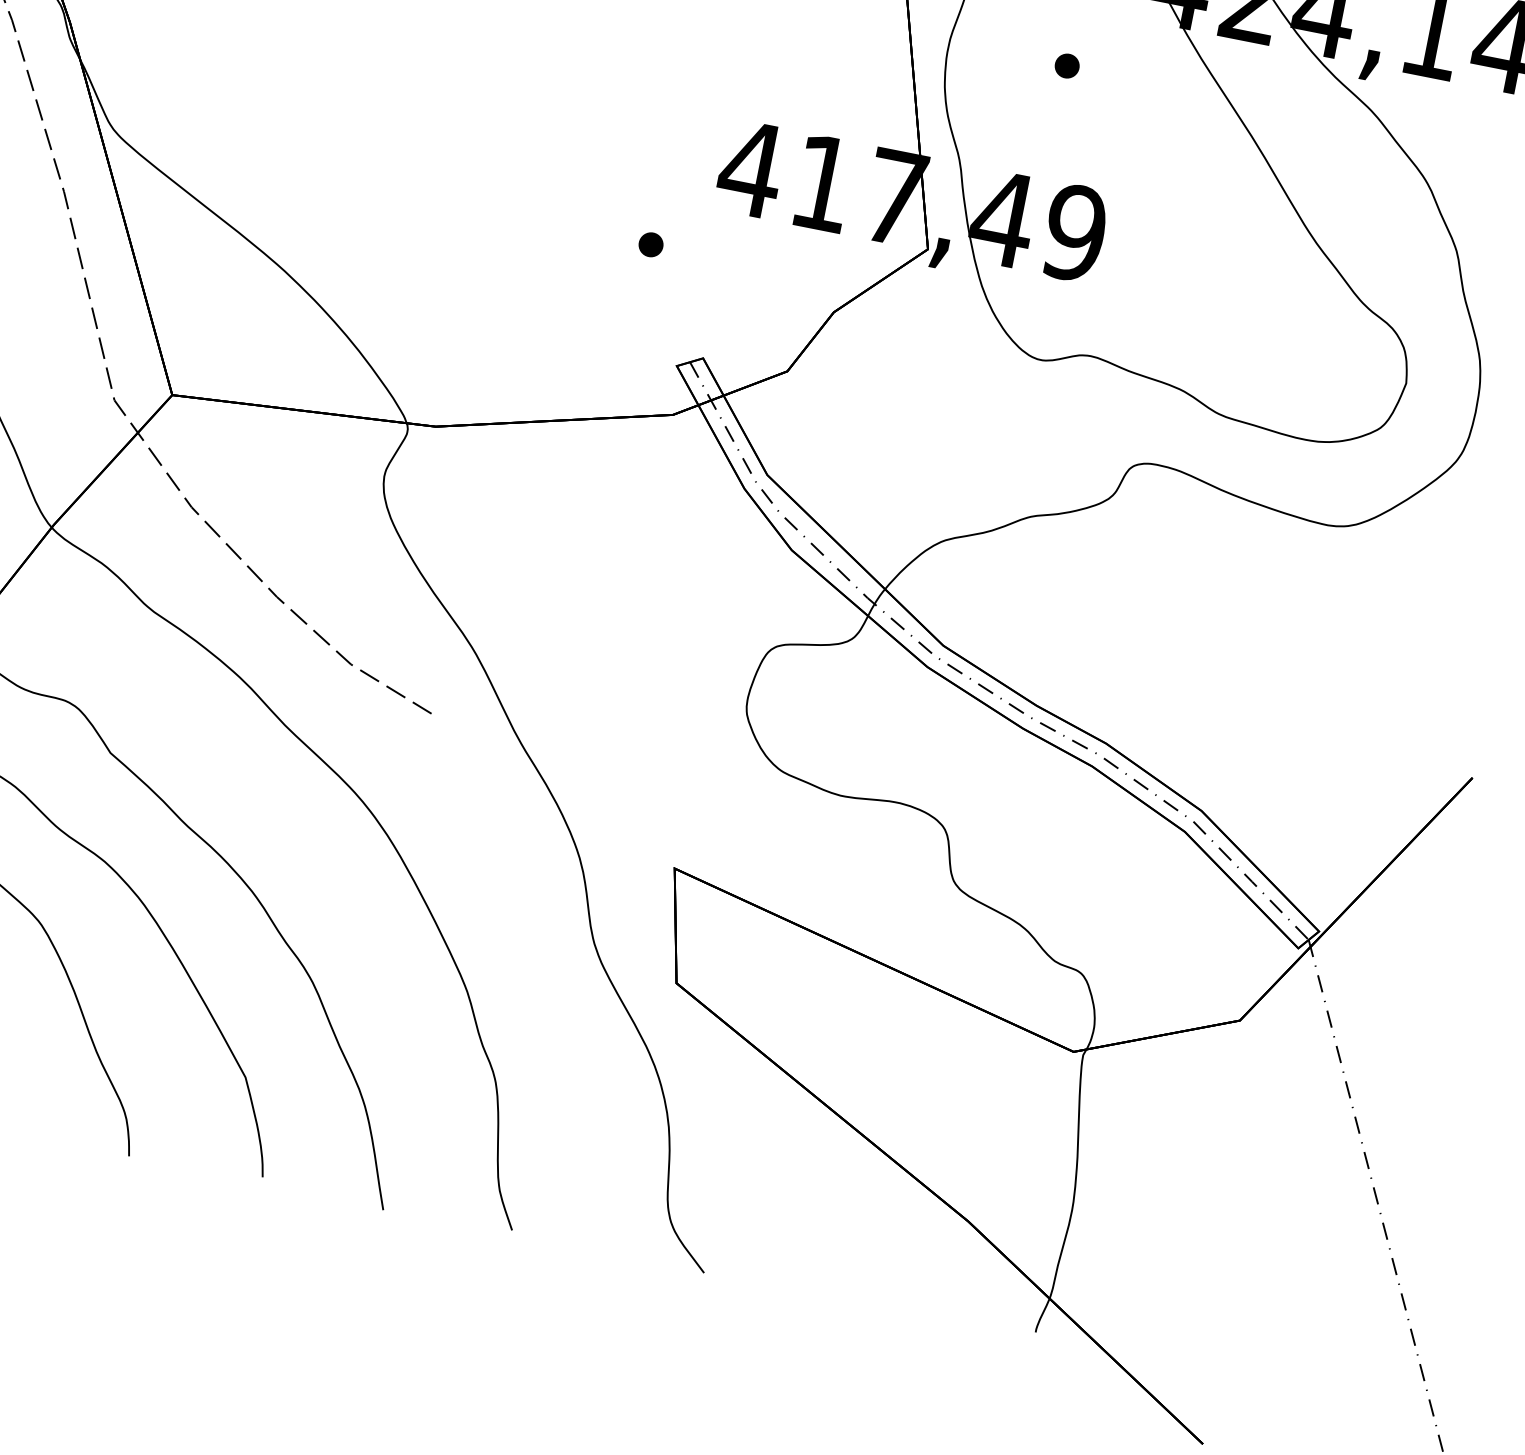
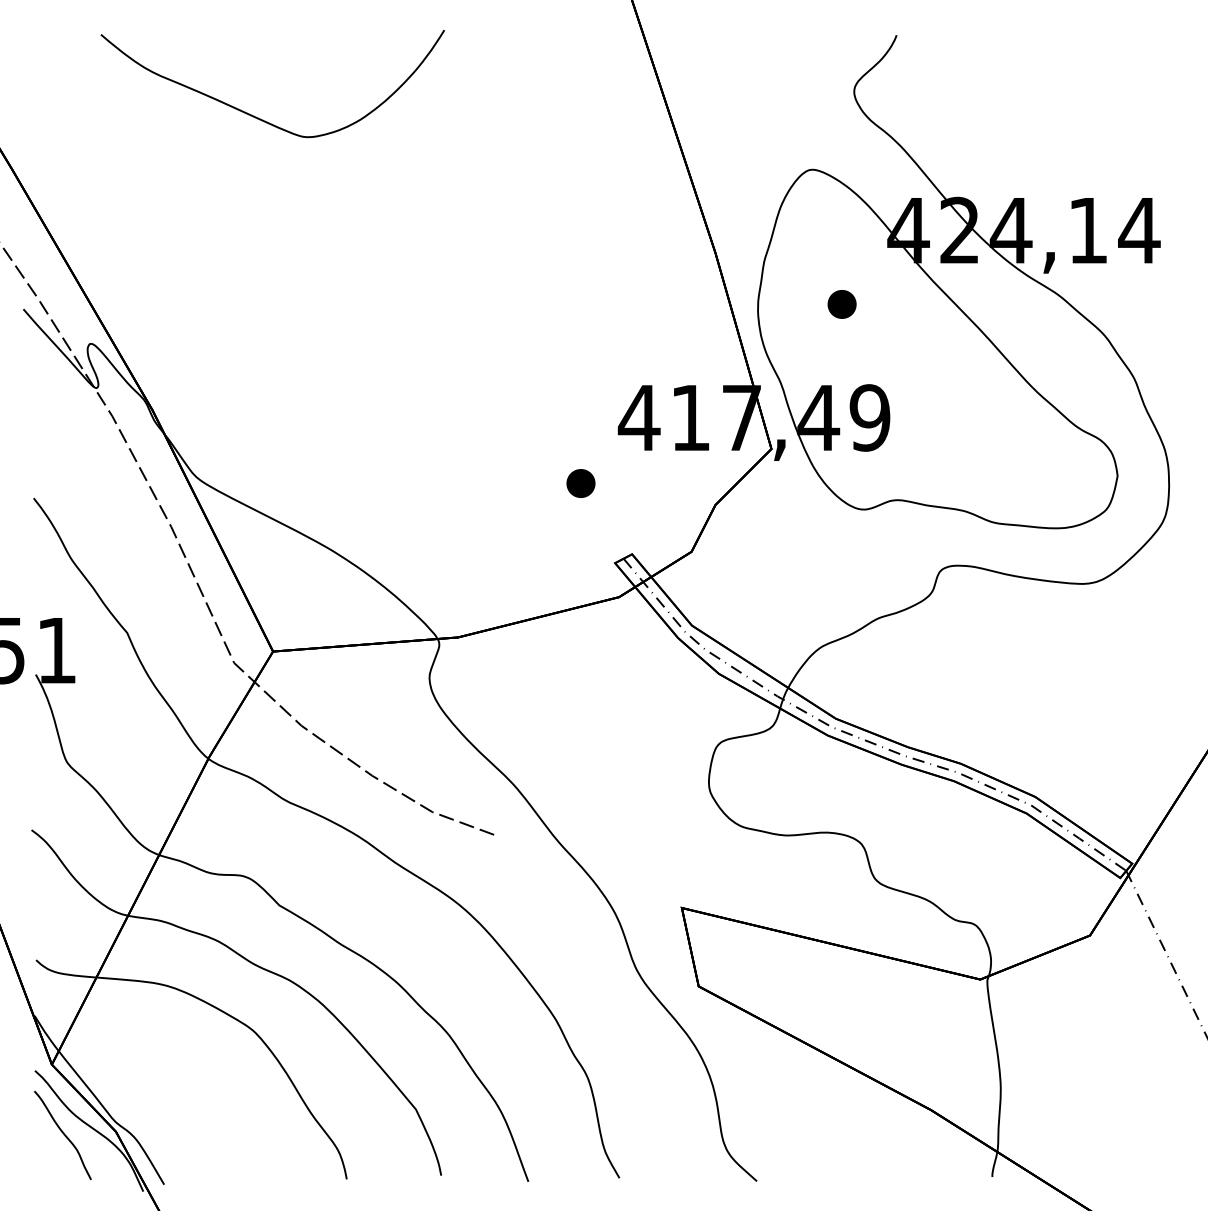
part: (1066, 65) -> (841, 304), size x1.67
part: (650, 244) -> (580, 483), size x1.67

